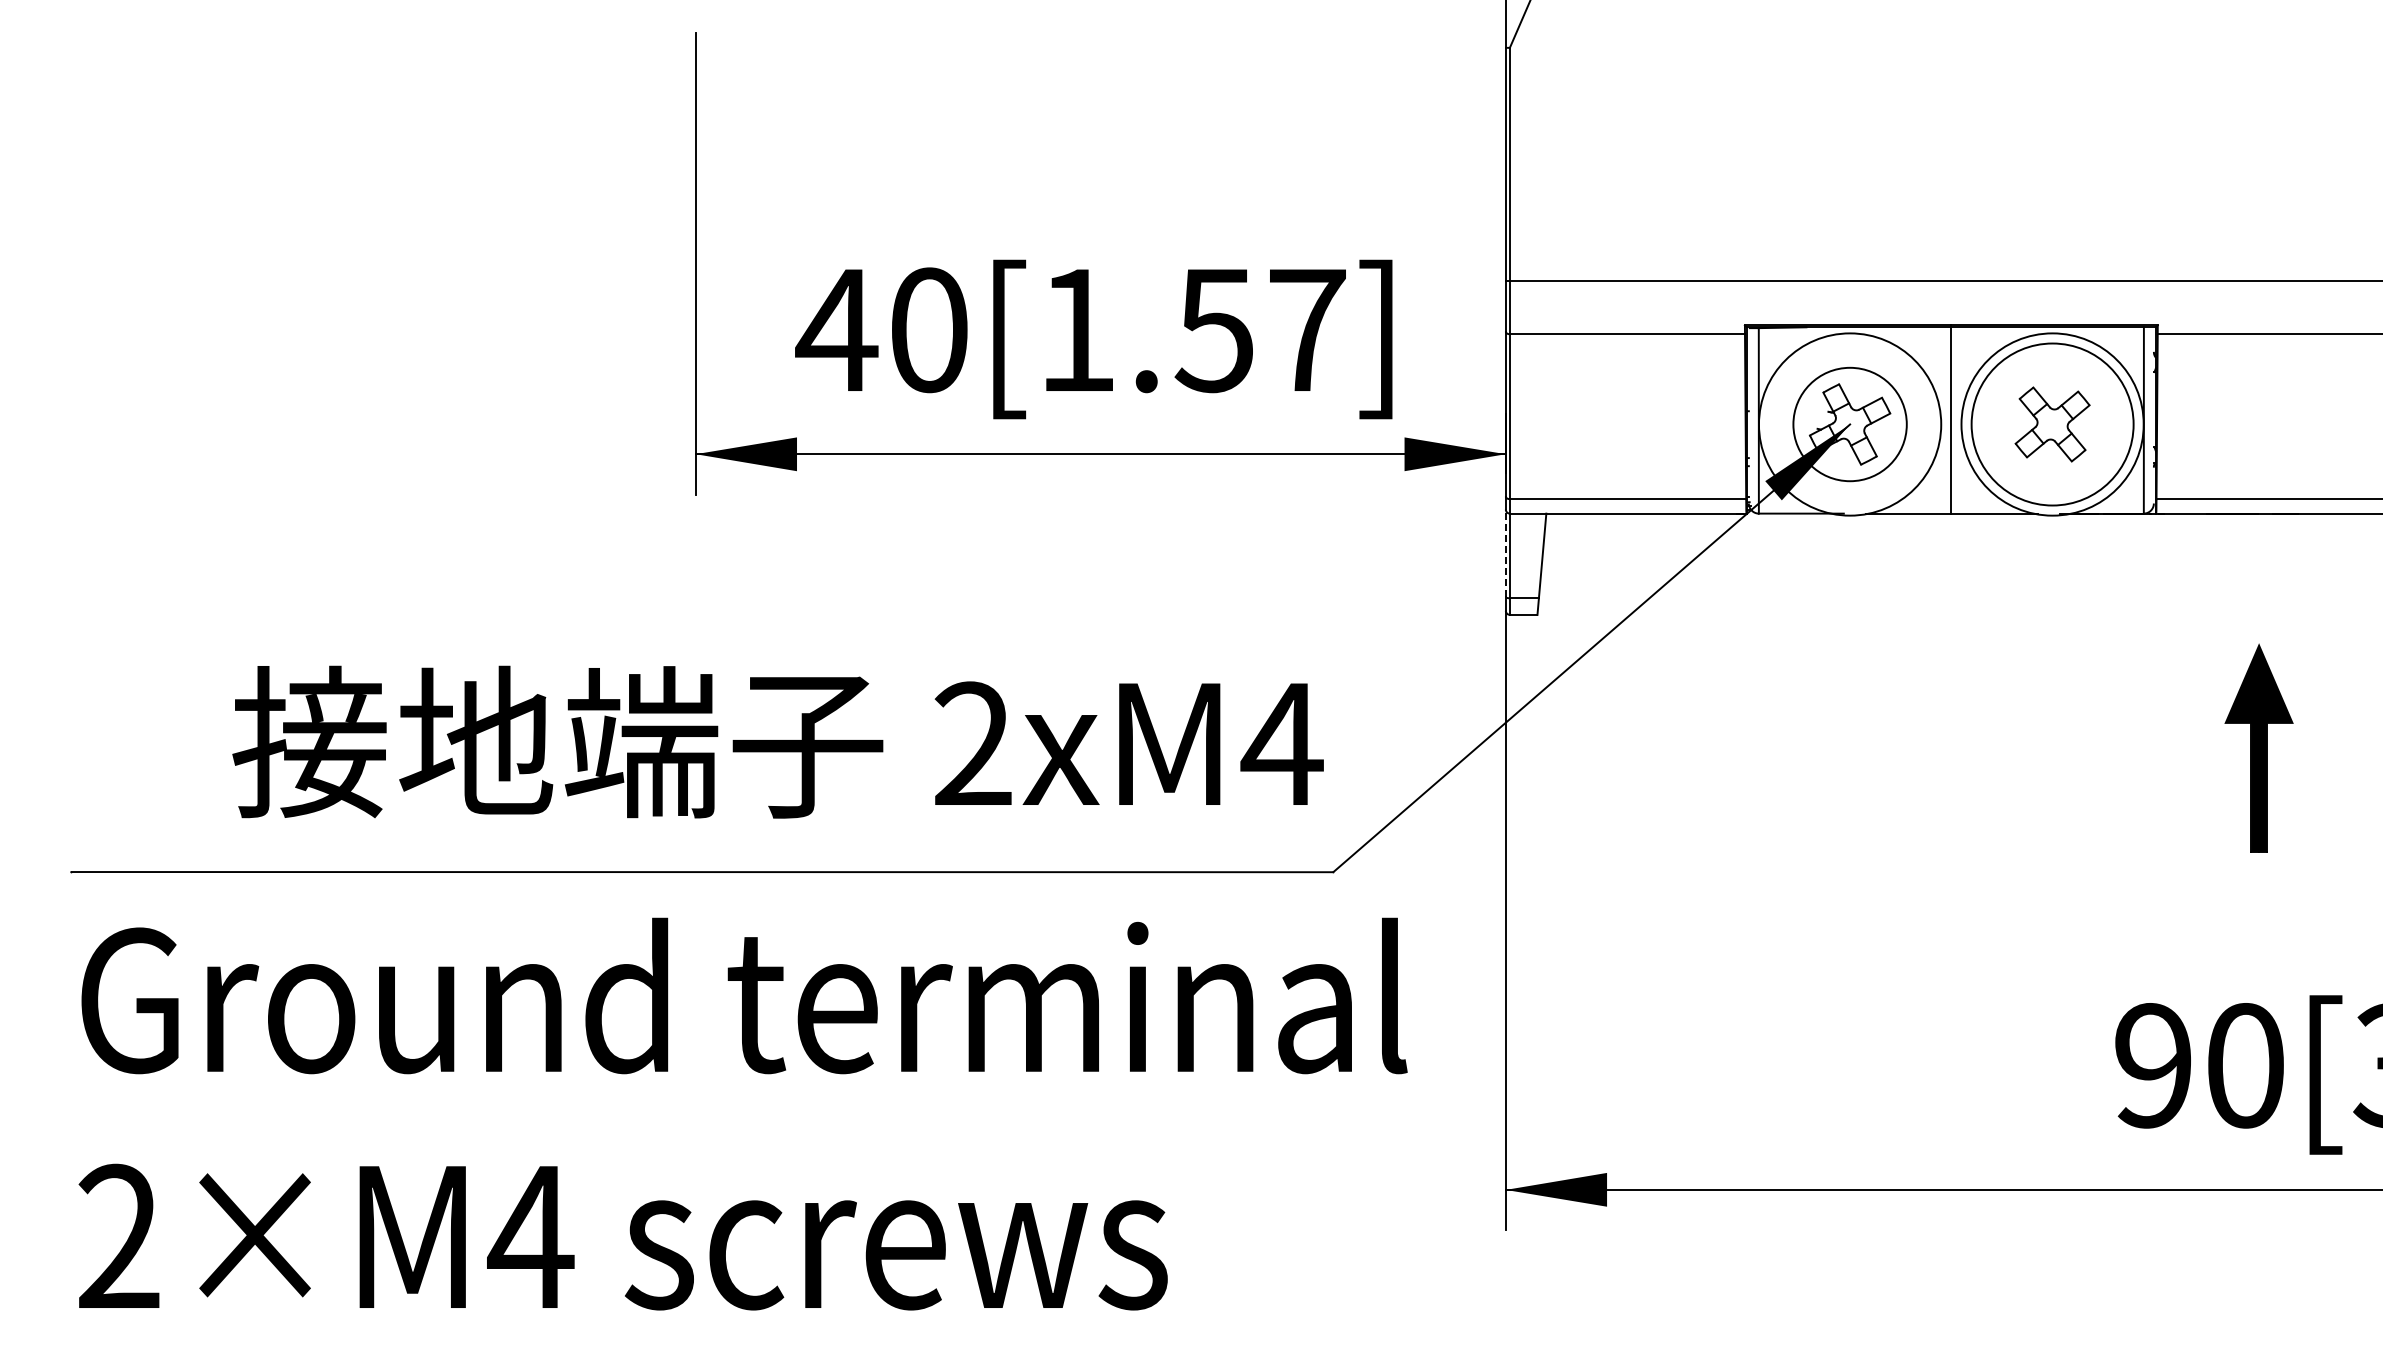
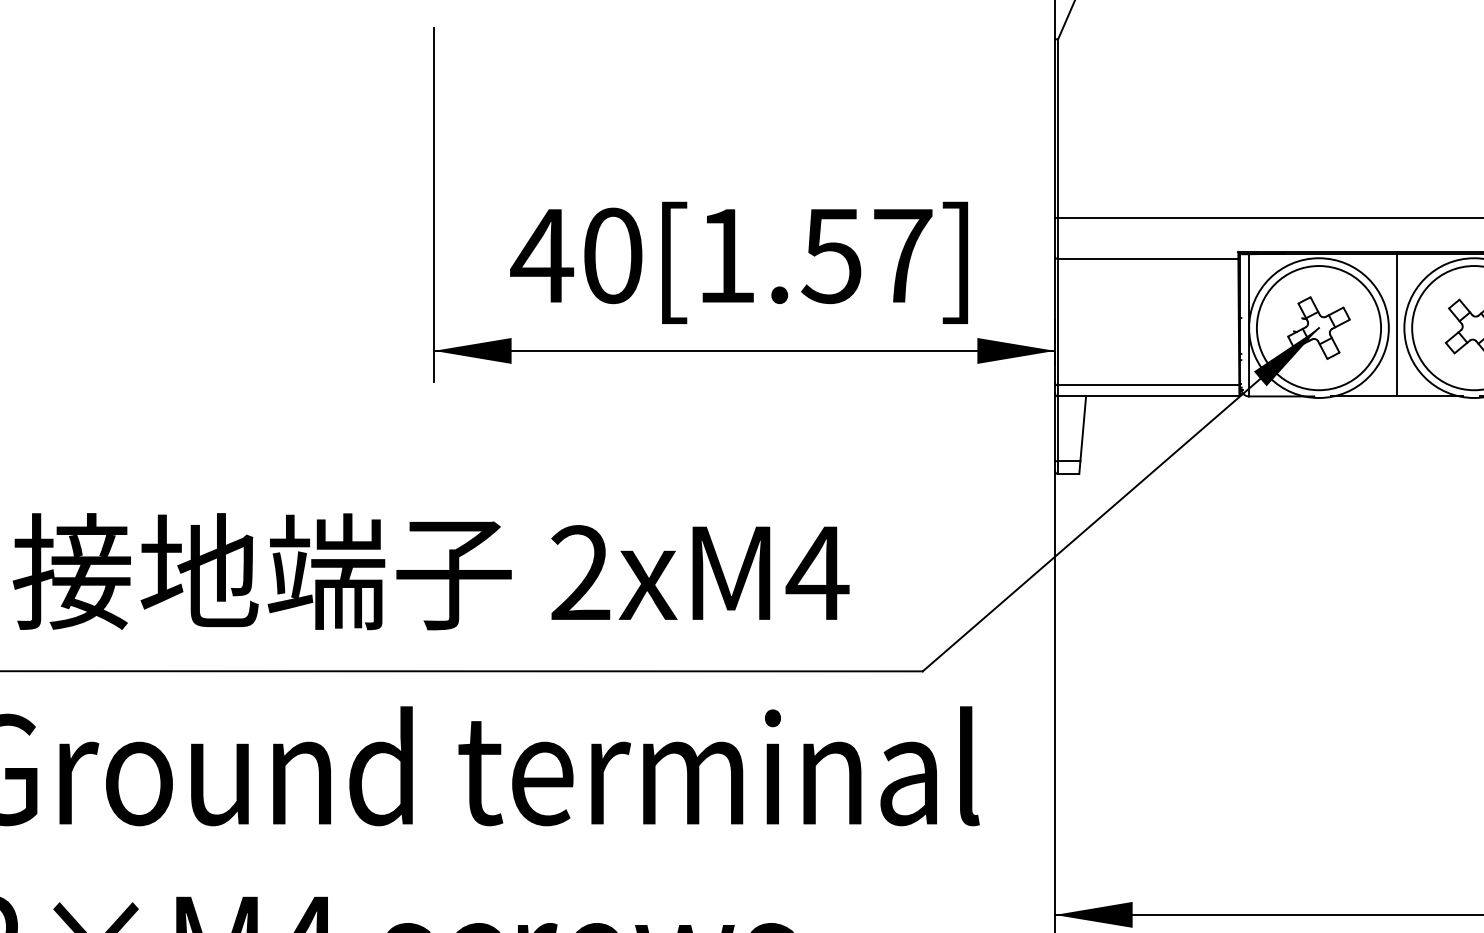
circle: (1850, 424) -> (1319, 328), size x1.43
line: (1505, 553) -> (1054, 427), dashed -> solid
text: (777, 741) -> (430, 571), moved

